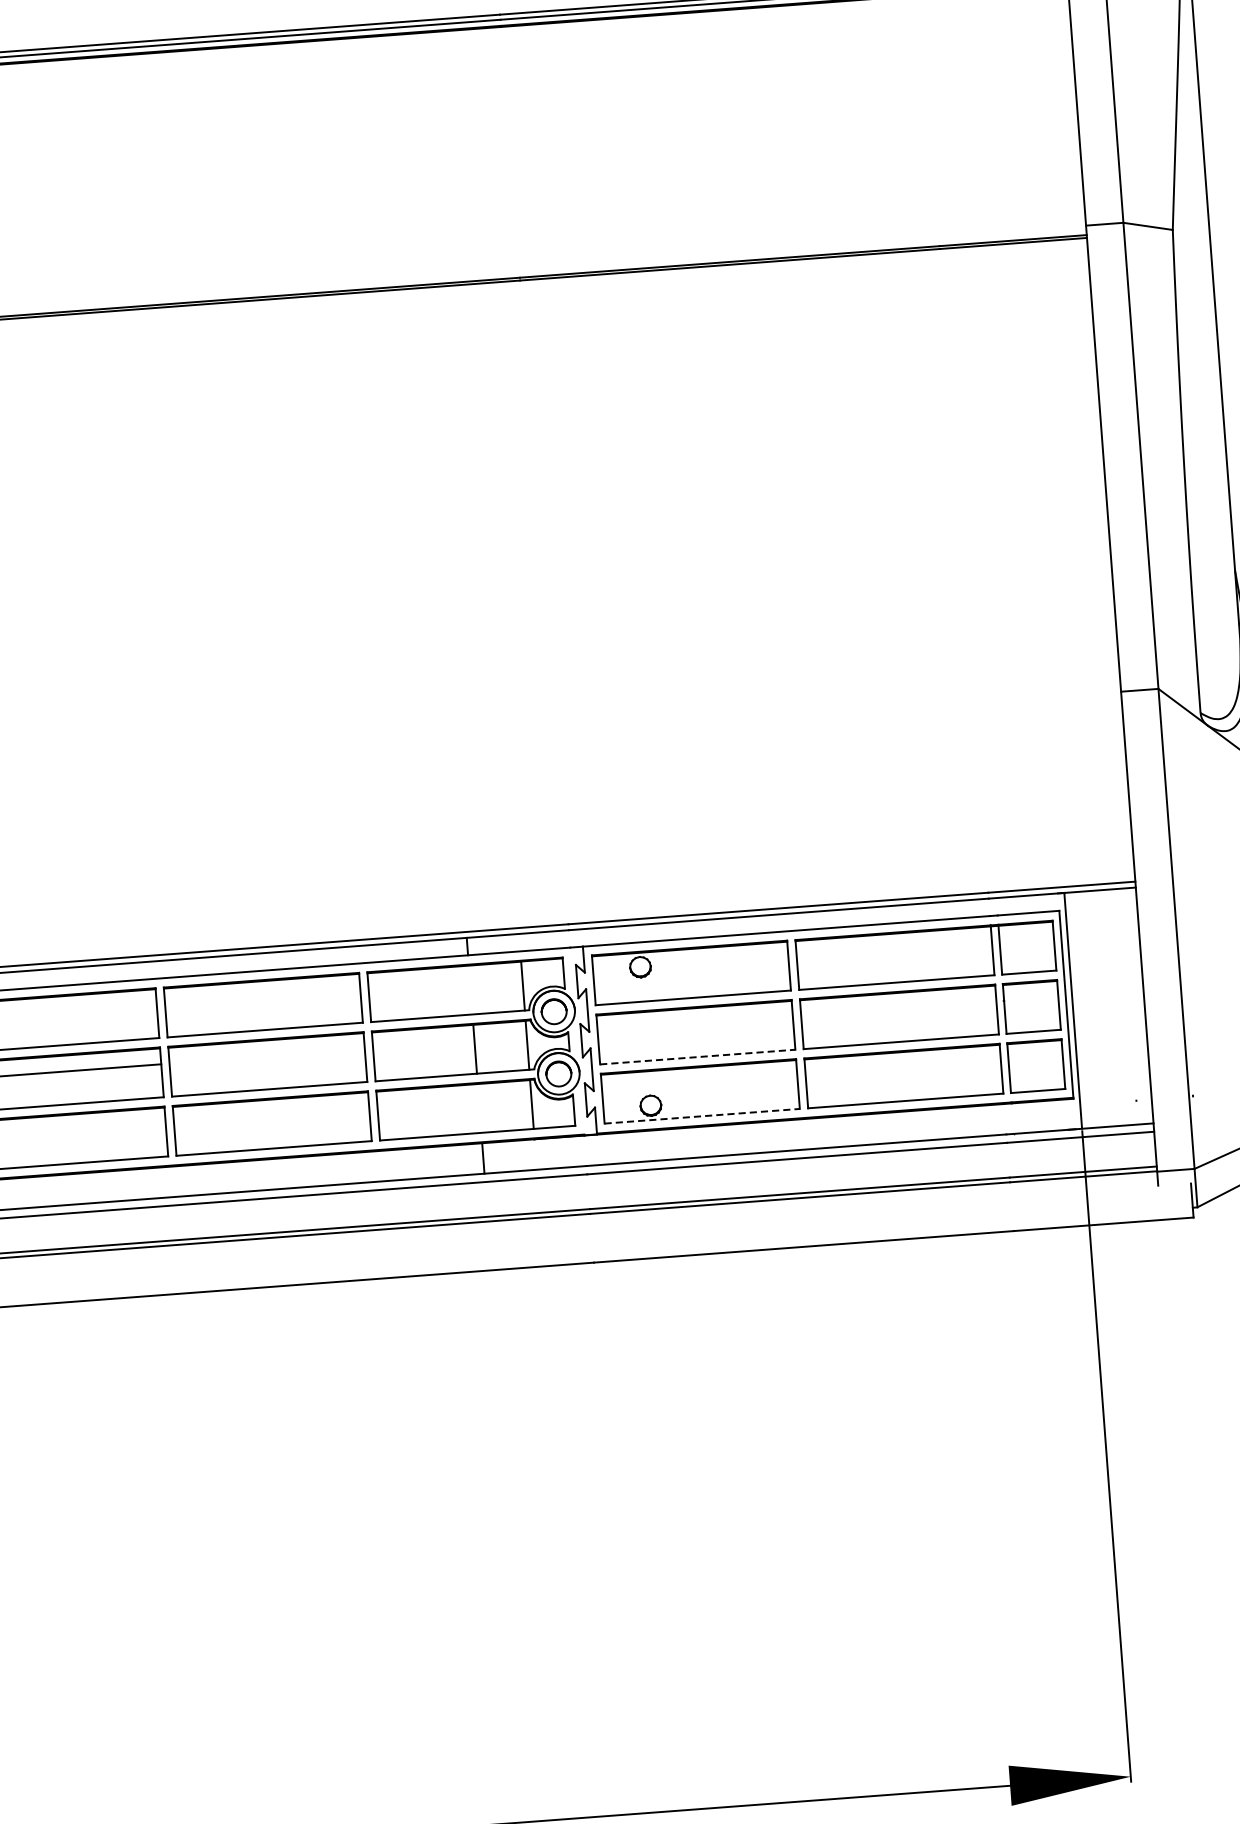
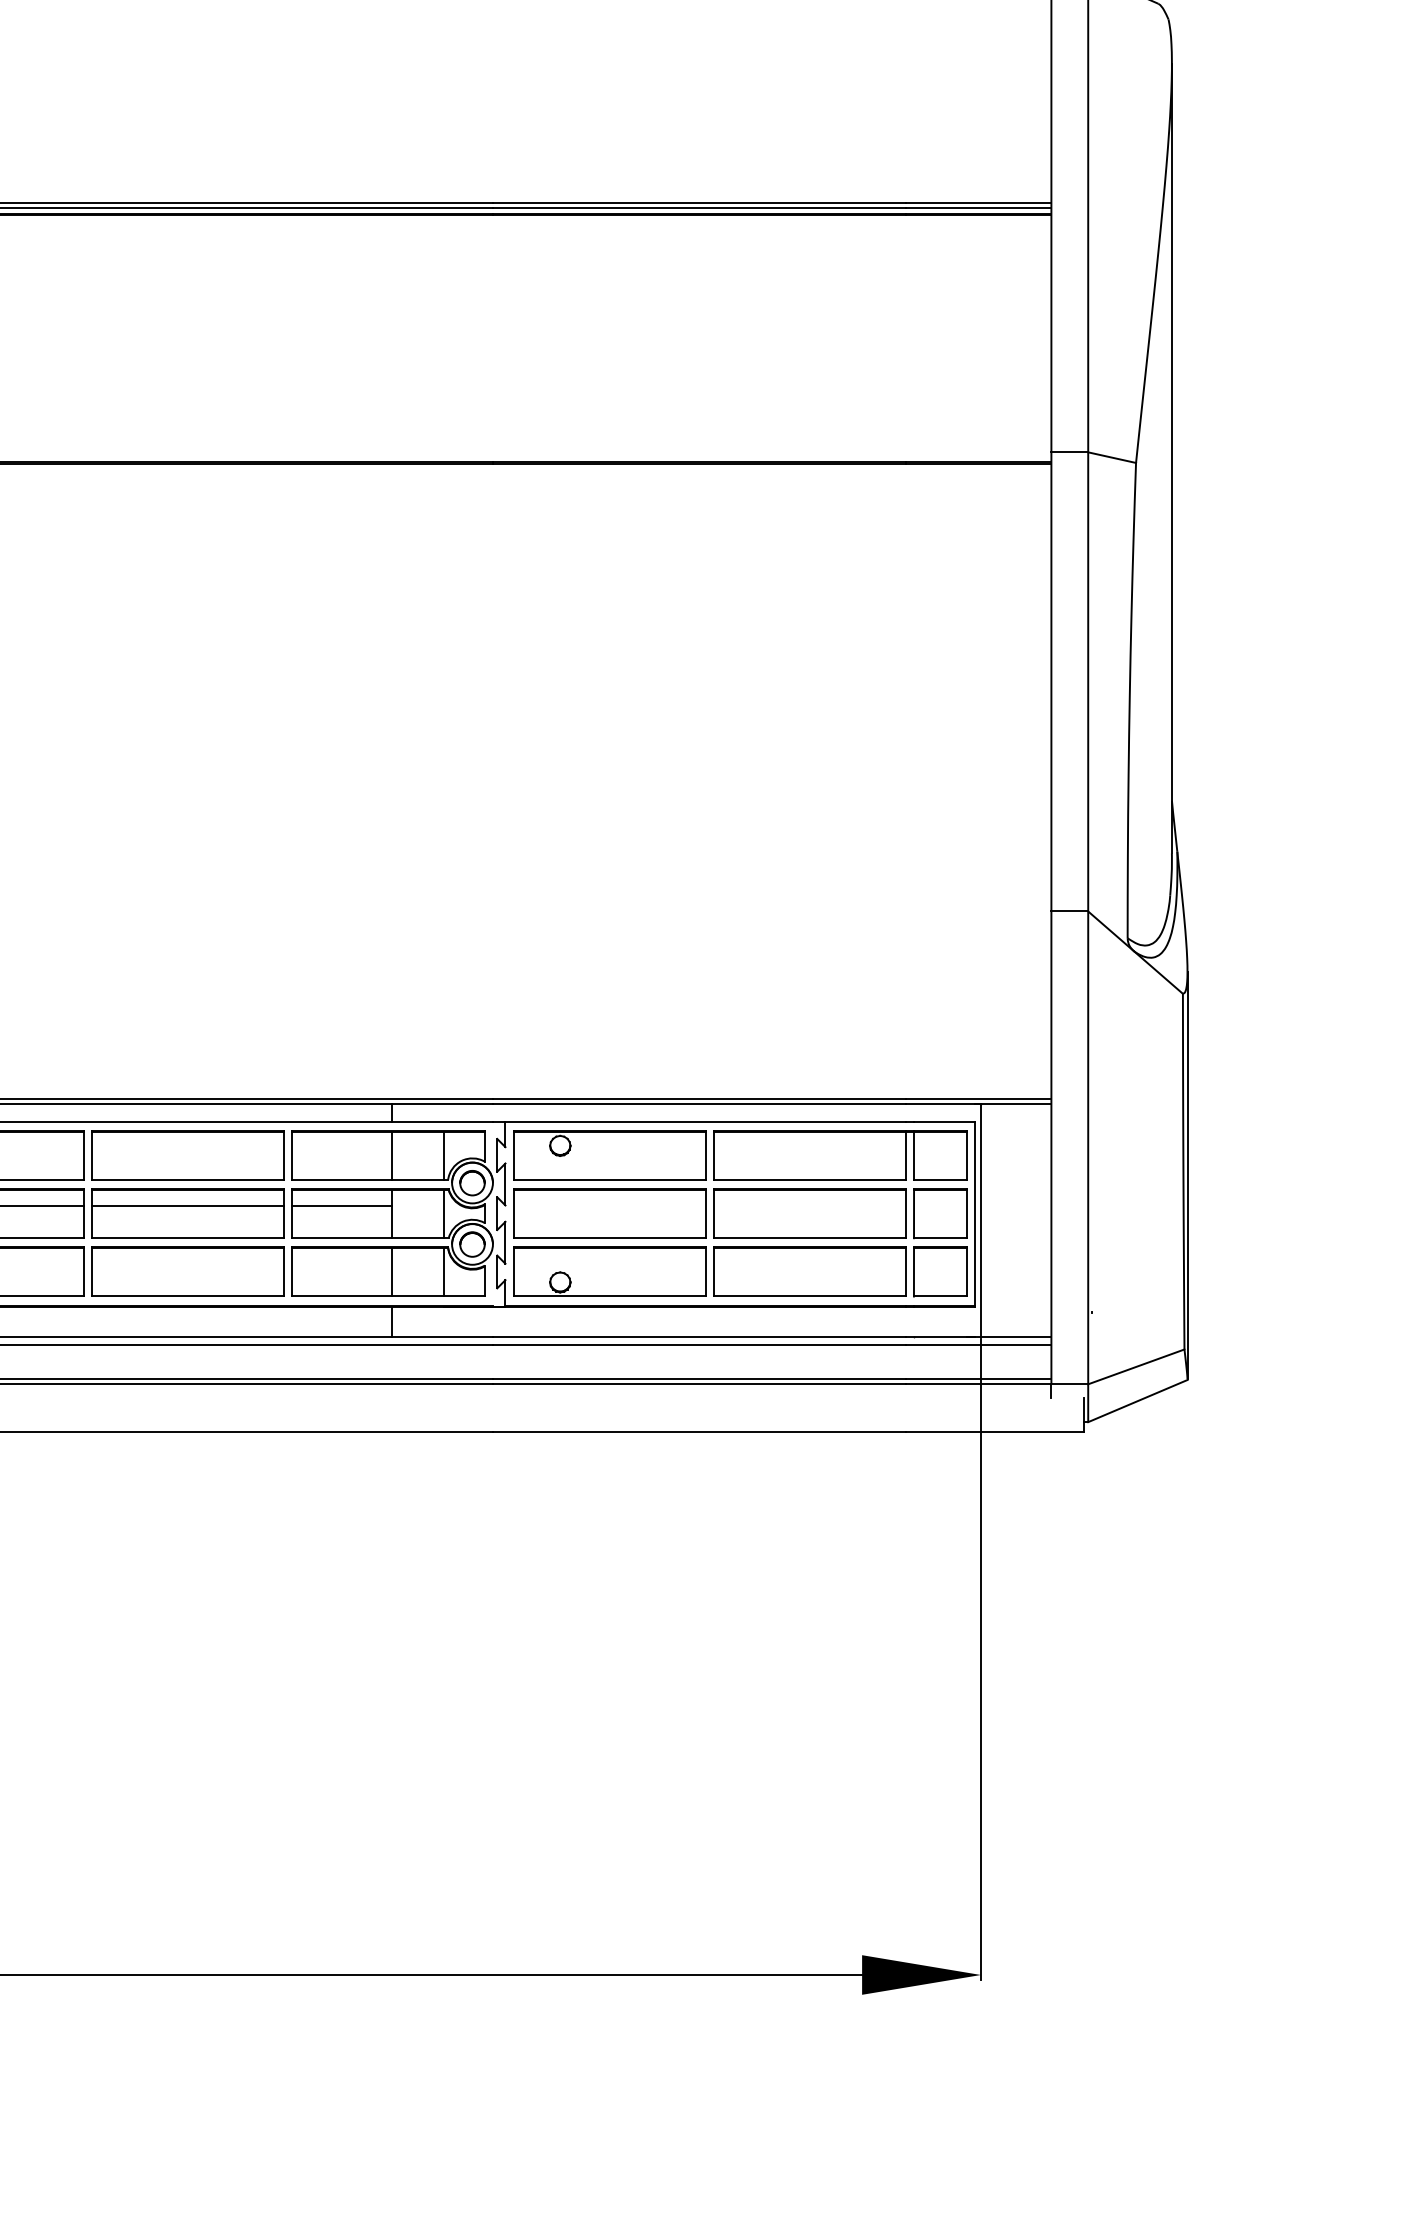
line: (470, 989) -> (392, 1155), added
line: (423, 1044) -> (342, 1205), added
line: (266, 1056) -> (187, 1205), added
line: (698, 1057) -> (610, 1238), dashed -> solid
line: (479, 1108) -> (392, 1272), added
line: (702, 1116) -> (610, 1296), dashed -> solid

